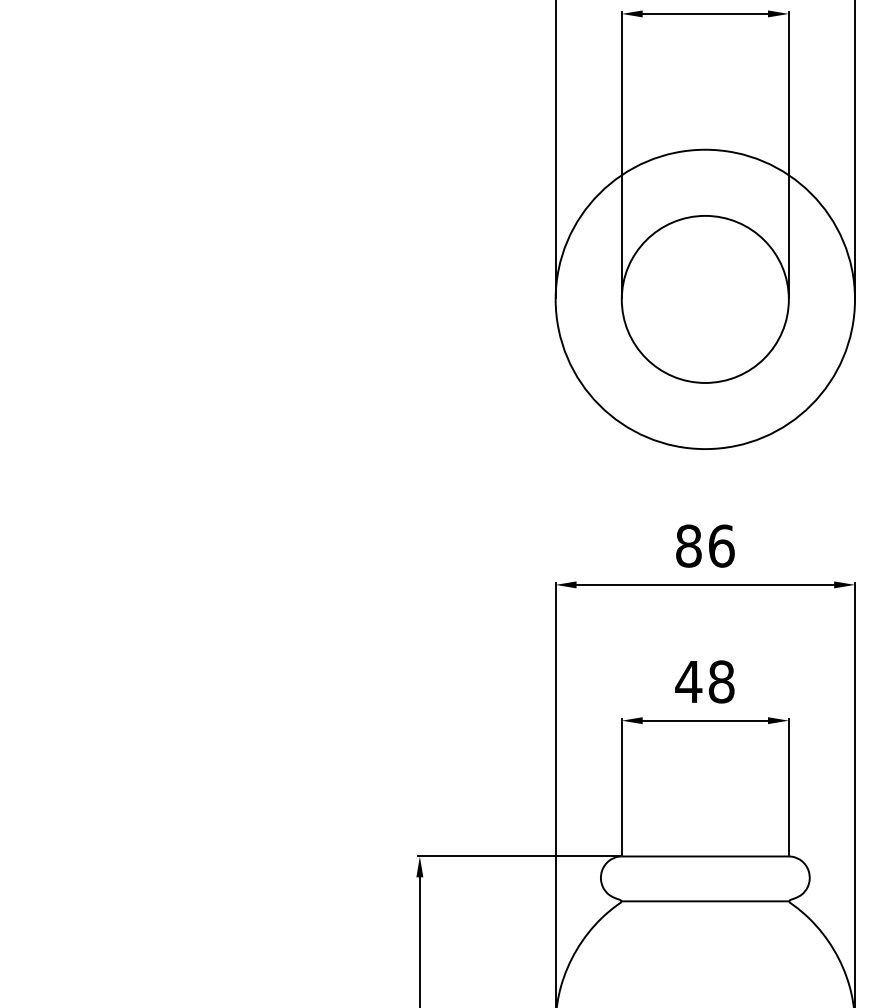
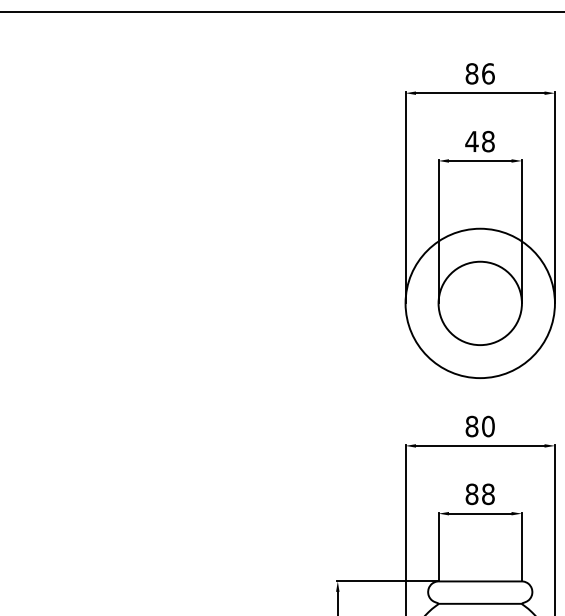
text: (721, 545) -> (488, 426), 86 -> 80
text: (687, 682) -> (471, 494), 48 -> 88

